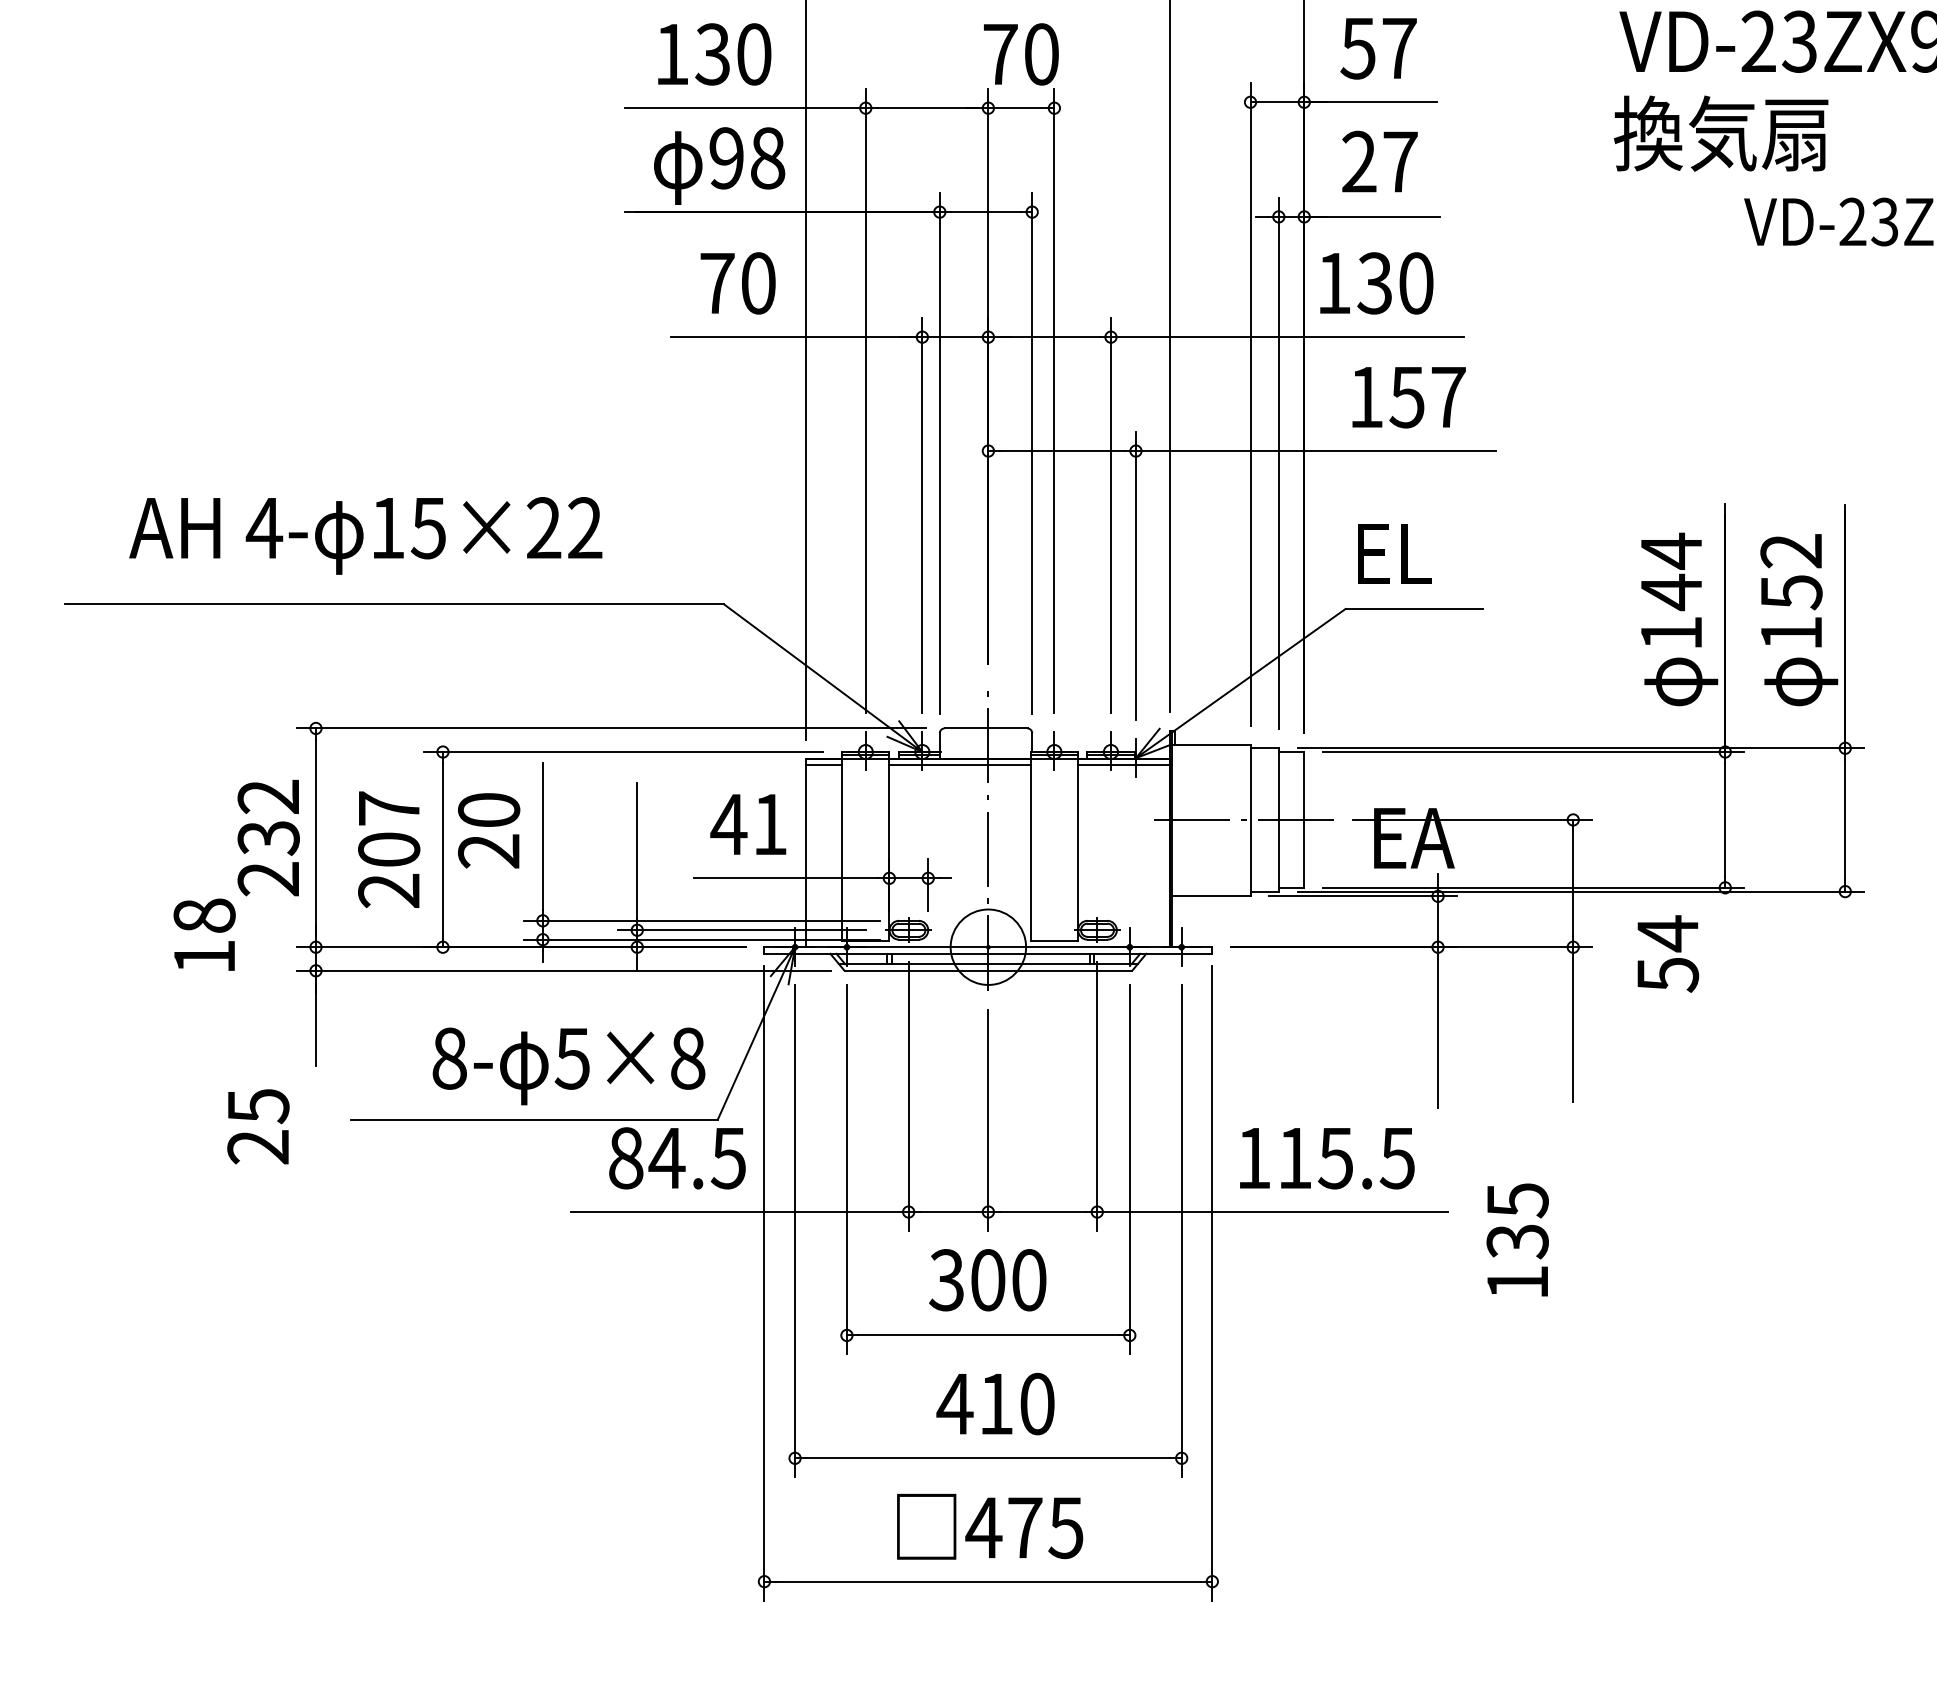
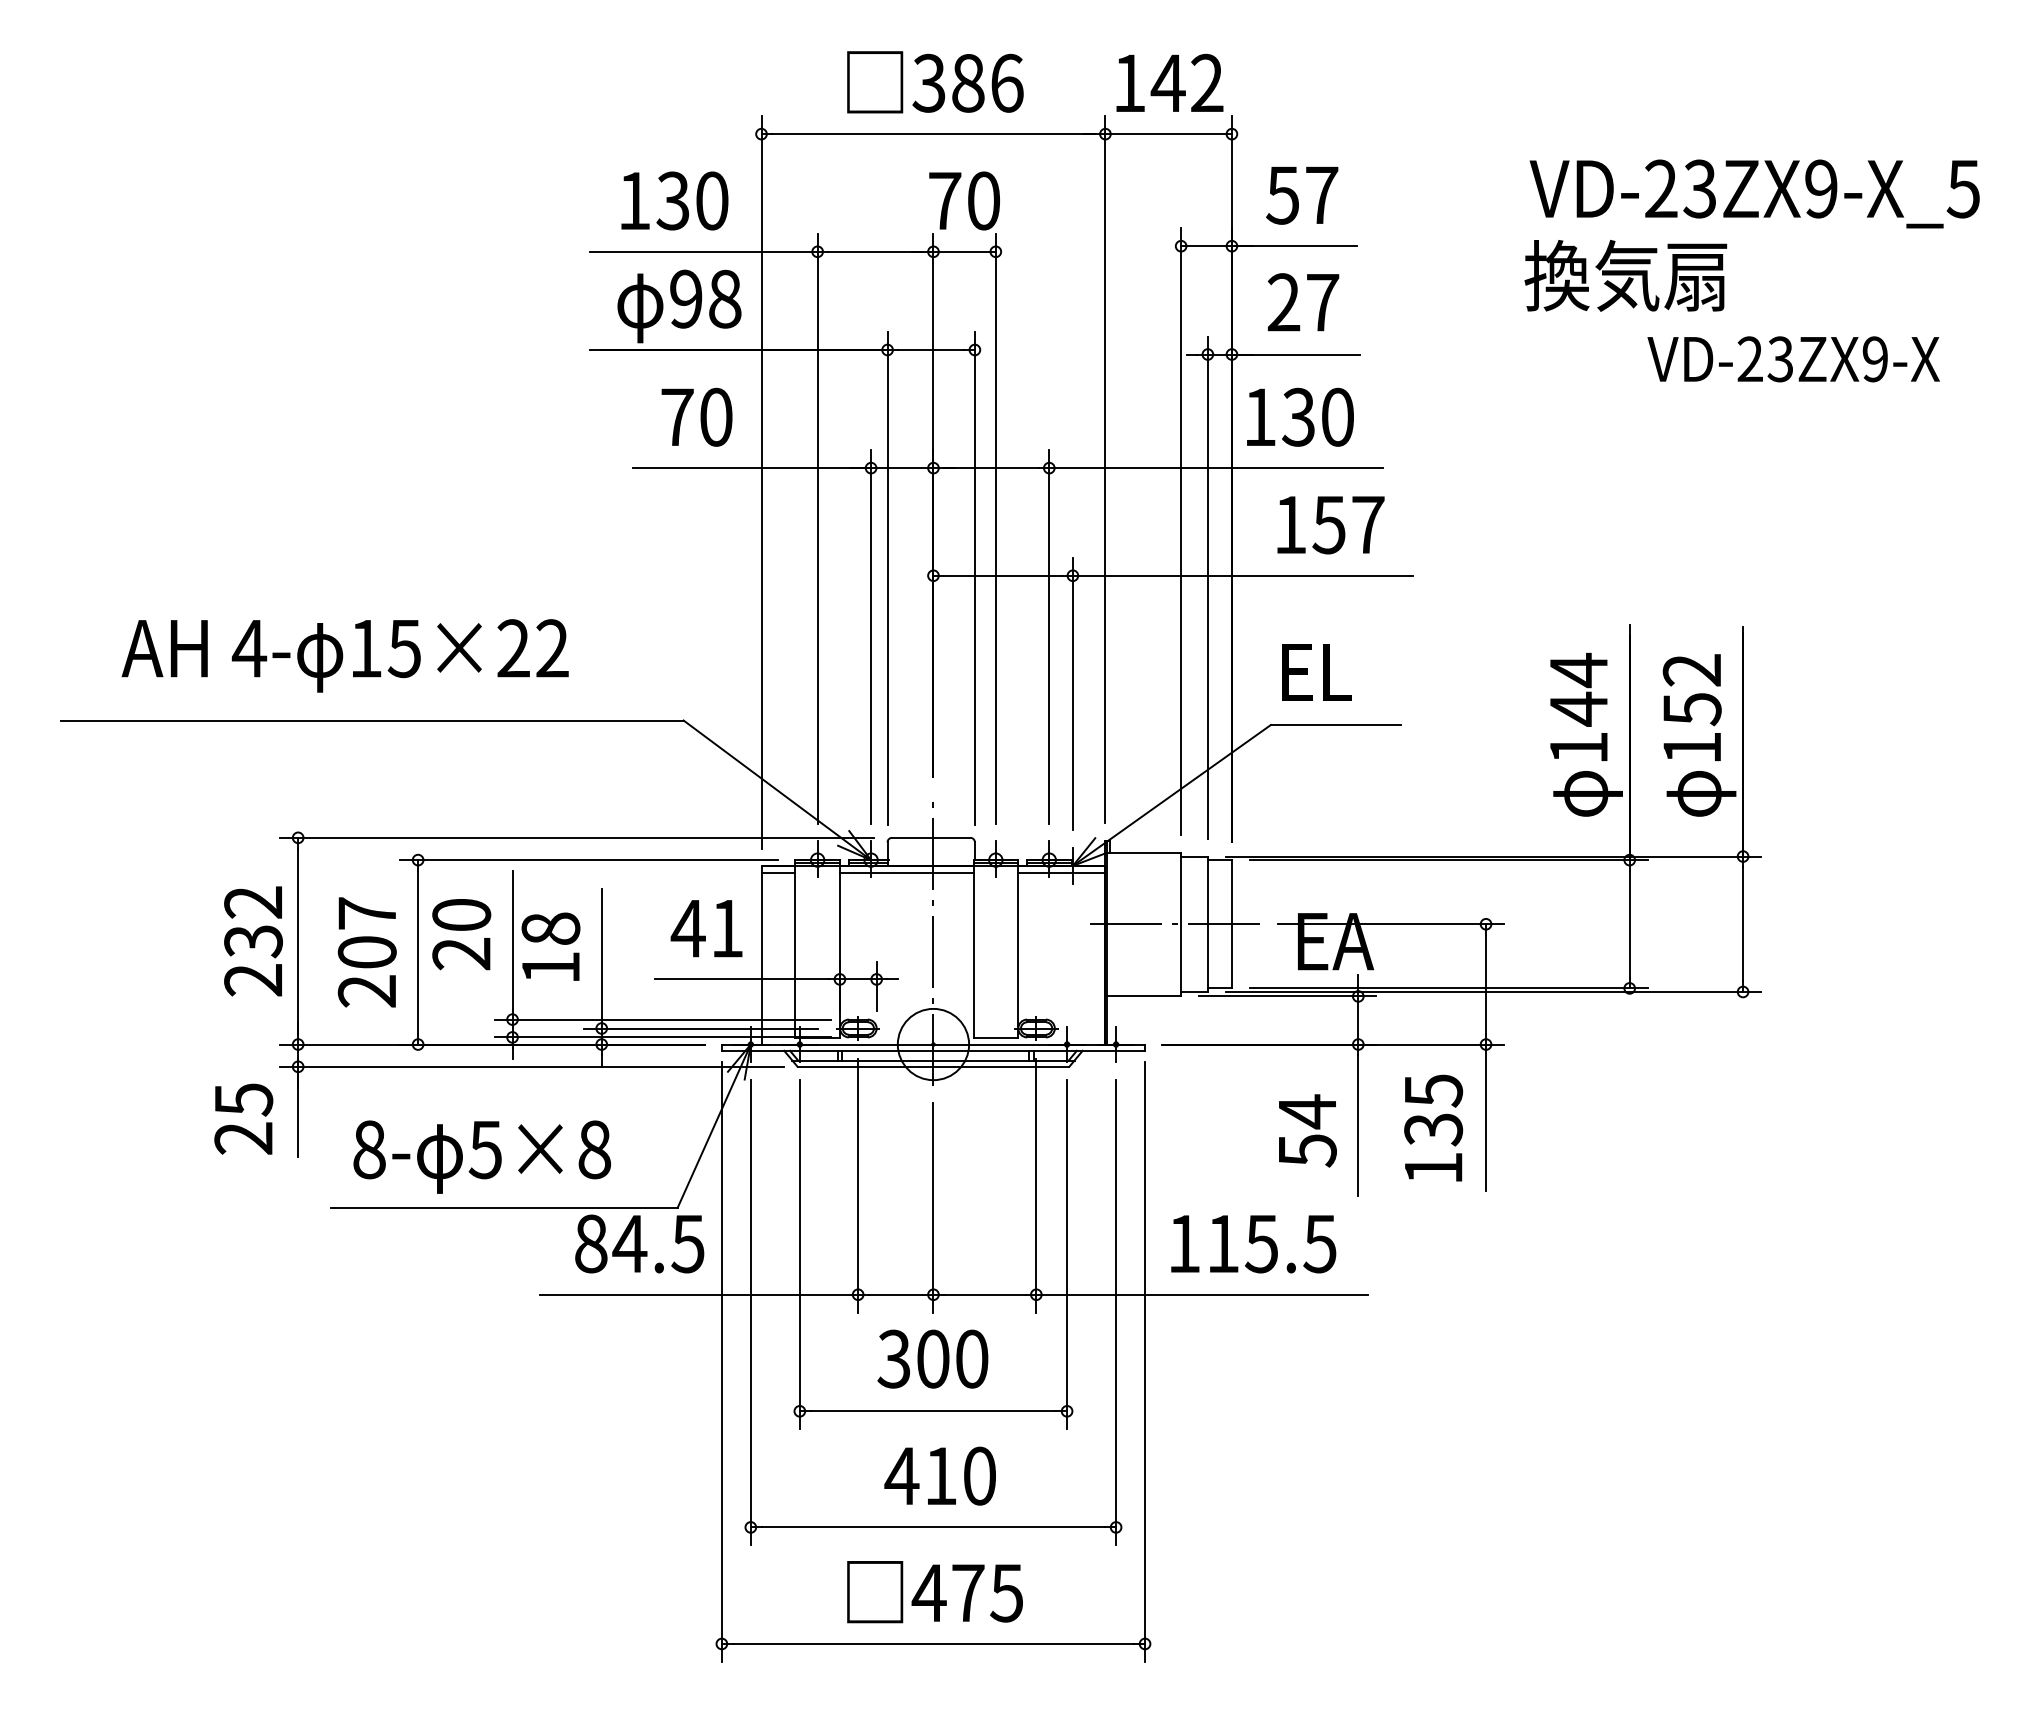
text: (204, 934) -> (550, 946), moved
text: (1667, 953) -> (1307, 1130), moved
text: (569, 1065) -> (482, 1156), moved
text: (258, 1126) -> (243, 1118), moved
text: (1517, 1239) -> (1433, 1127), moved

